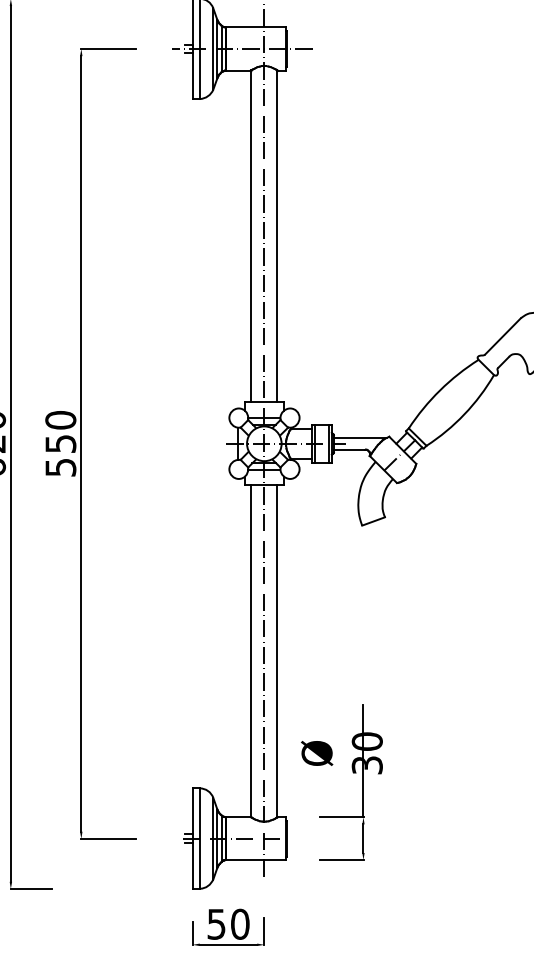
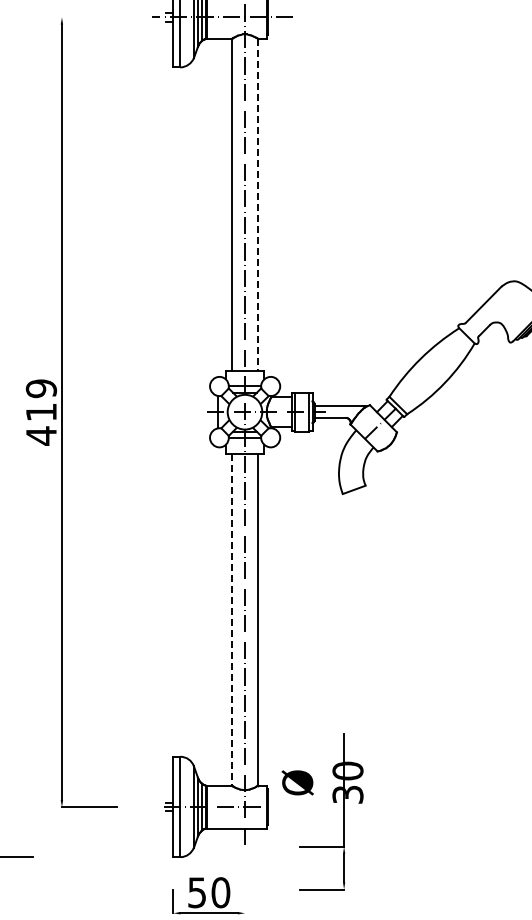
line: (108, 48) -> (89, 16), removed
line: (277, 236) -> (258, 204), solid -> dashed
text: (60, 444) -> (41, 412), 550 -> 419
line: (251, 651) -> (232, 619), solid -> dashed
part: (352, 772) -> (333, 801), moved
line: (264, 931) -> (245, 899), removed

